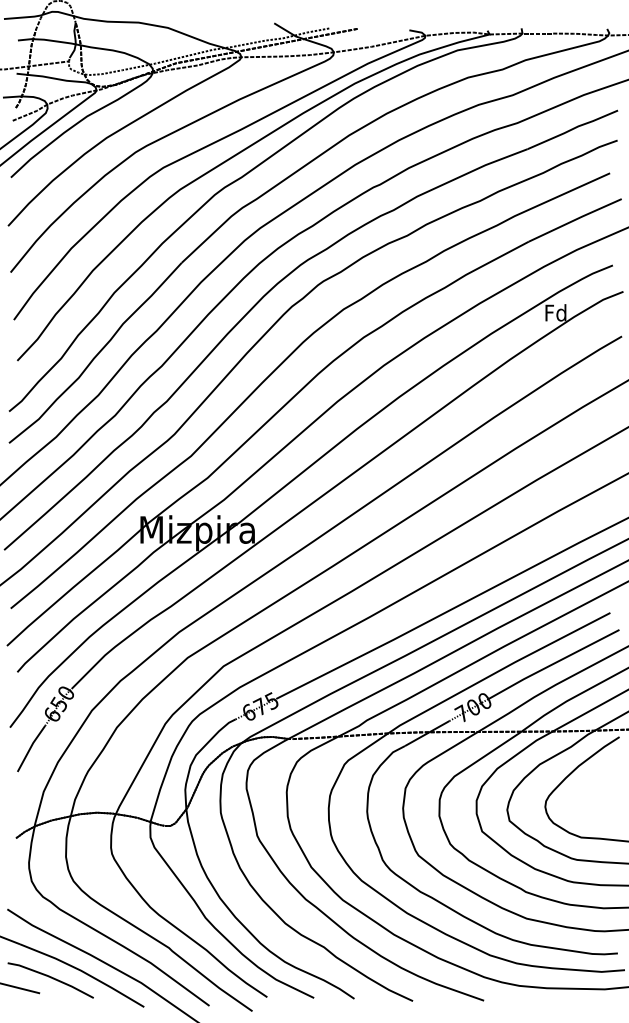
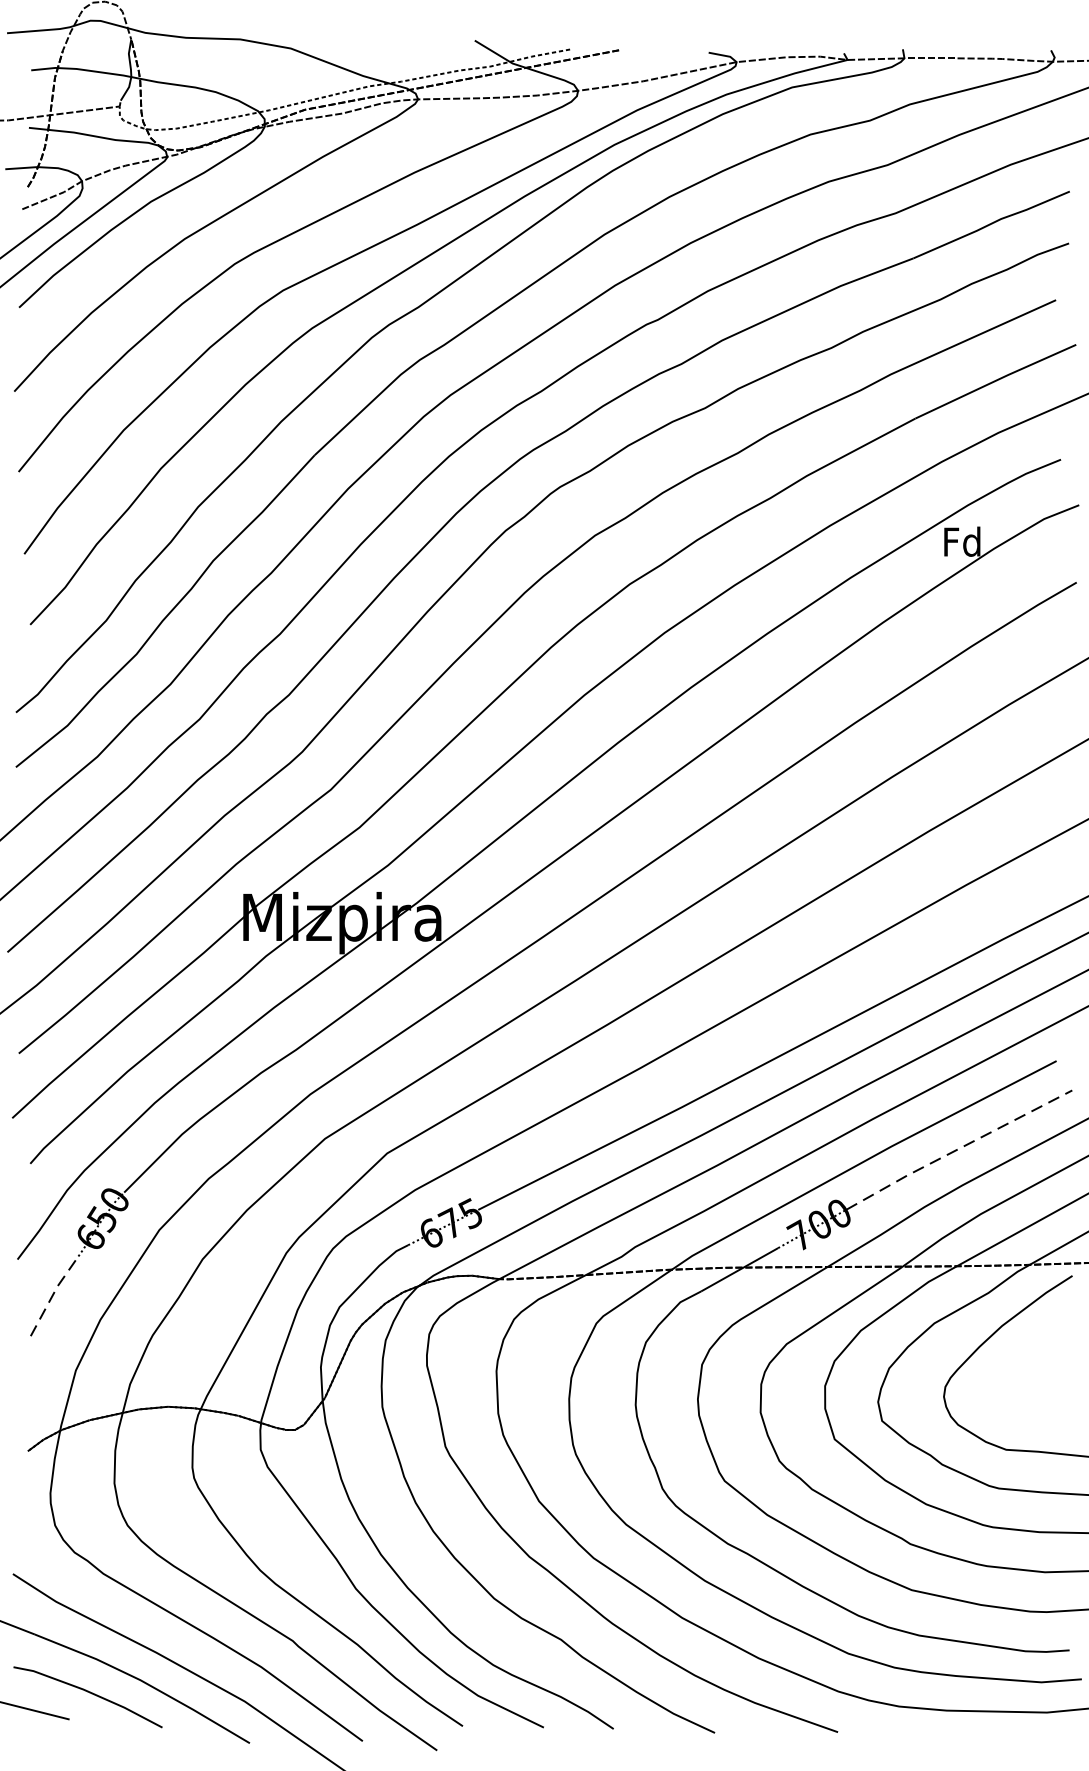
line: (553, 664) -> (958, 1150), solid -> dashed
line: (30, 747) -> (52, 1293), solid -> dashed

